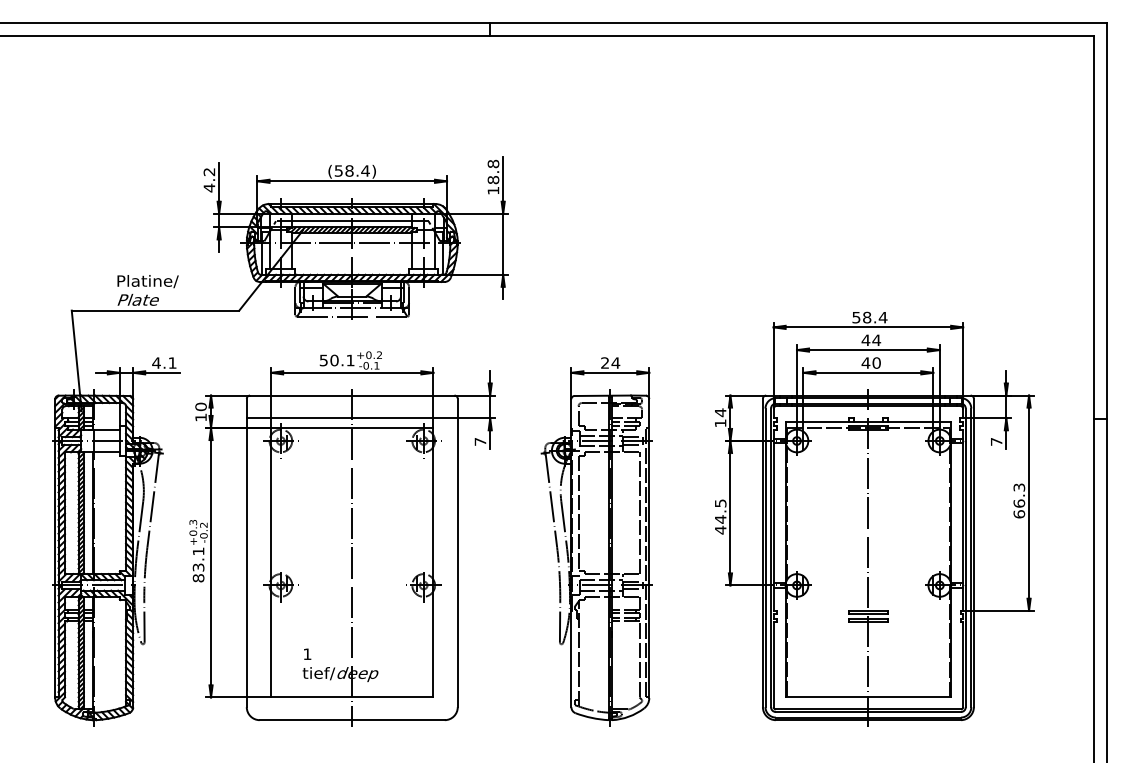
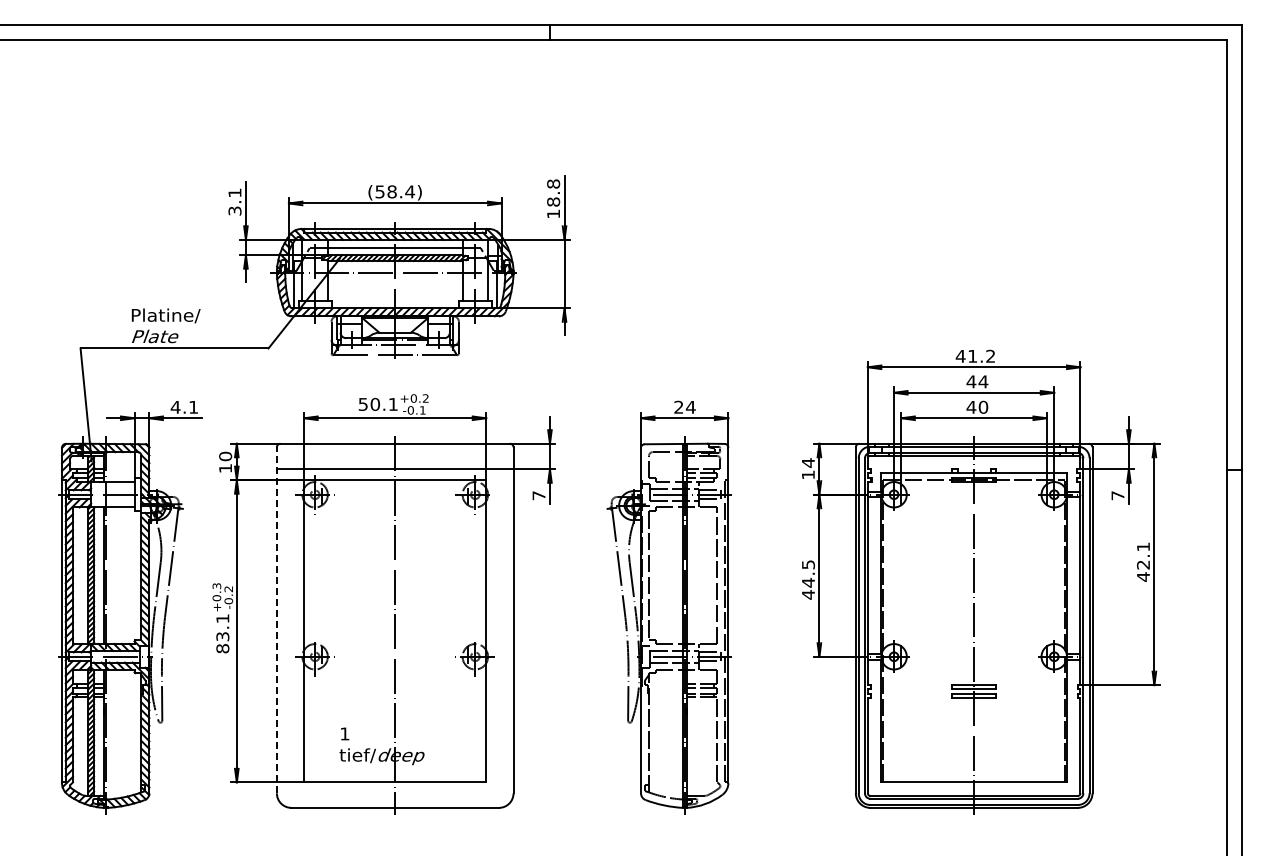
text: (208, 180) -> (234, 202), 4.2 -> 3.1
text: (869, 316) -> (975, 355), 58.4 -> 41.2
text: (1018, 500) -> (1142, 561), 66.3 -> 42.1
line: (246, 553) -> (276, 620), solid -> dashed

